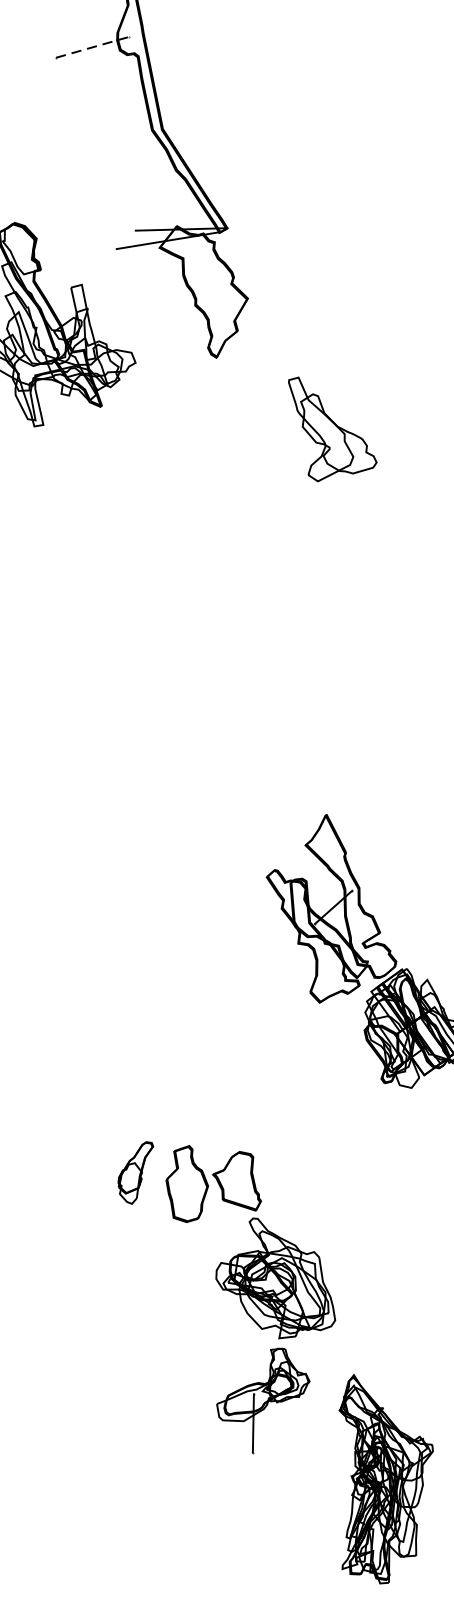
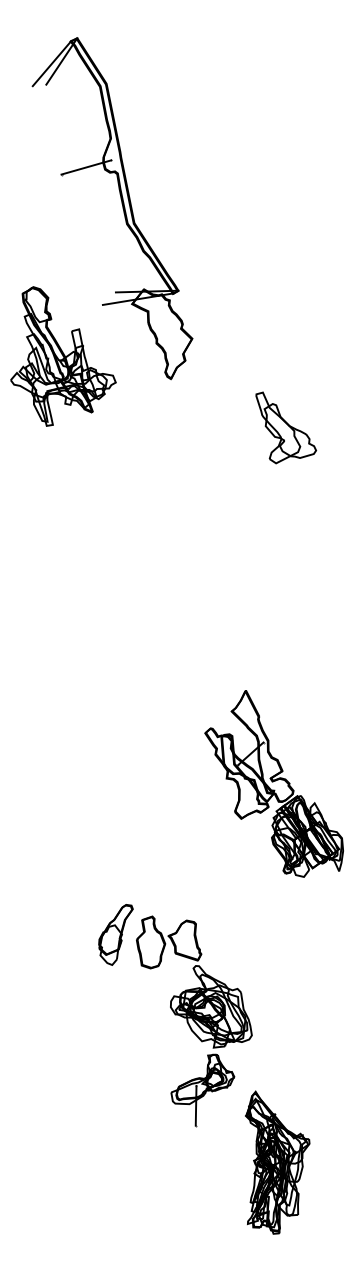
line: (92, 47) -> (86, 167), dashed -> solid
part: (333, 428) -> (286, 427), moved
part: (135, 1172) -> (115, 934), size x1.43
part: (385, 1478) -> (277, 1162), moved

